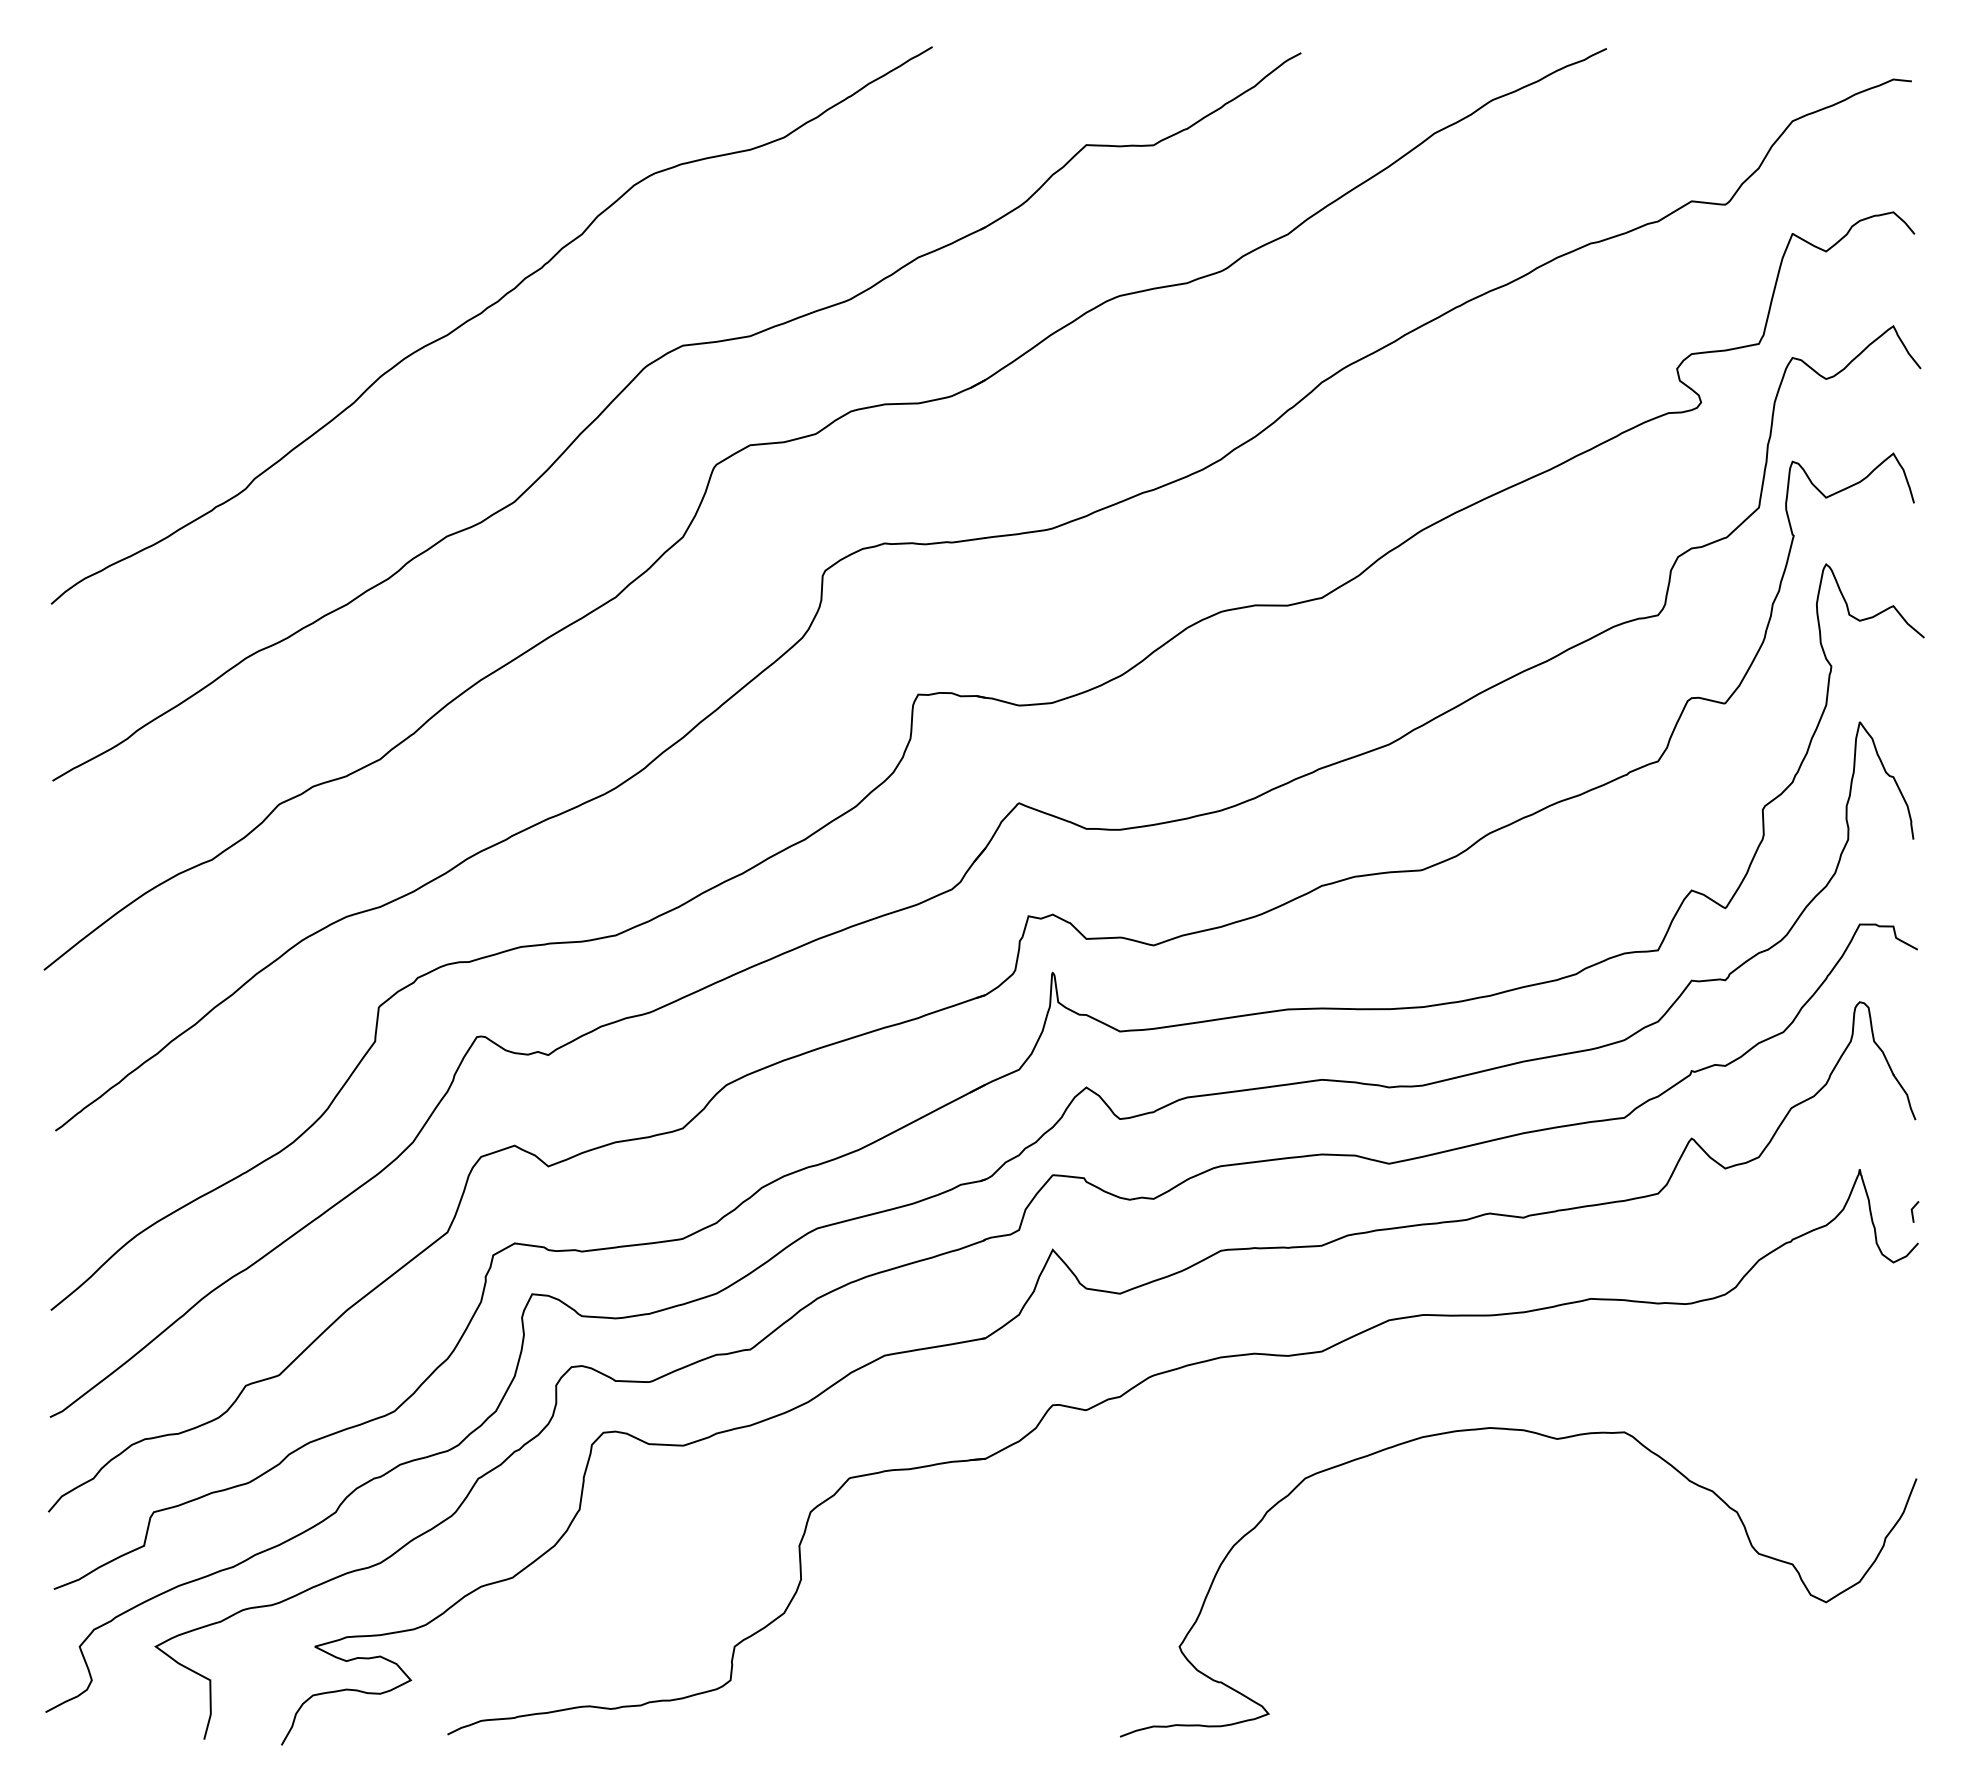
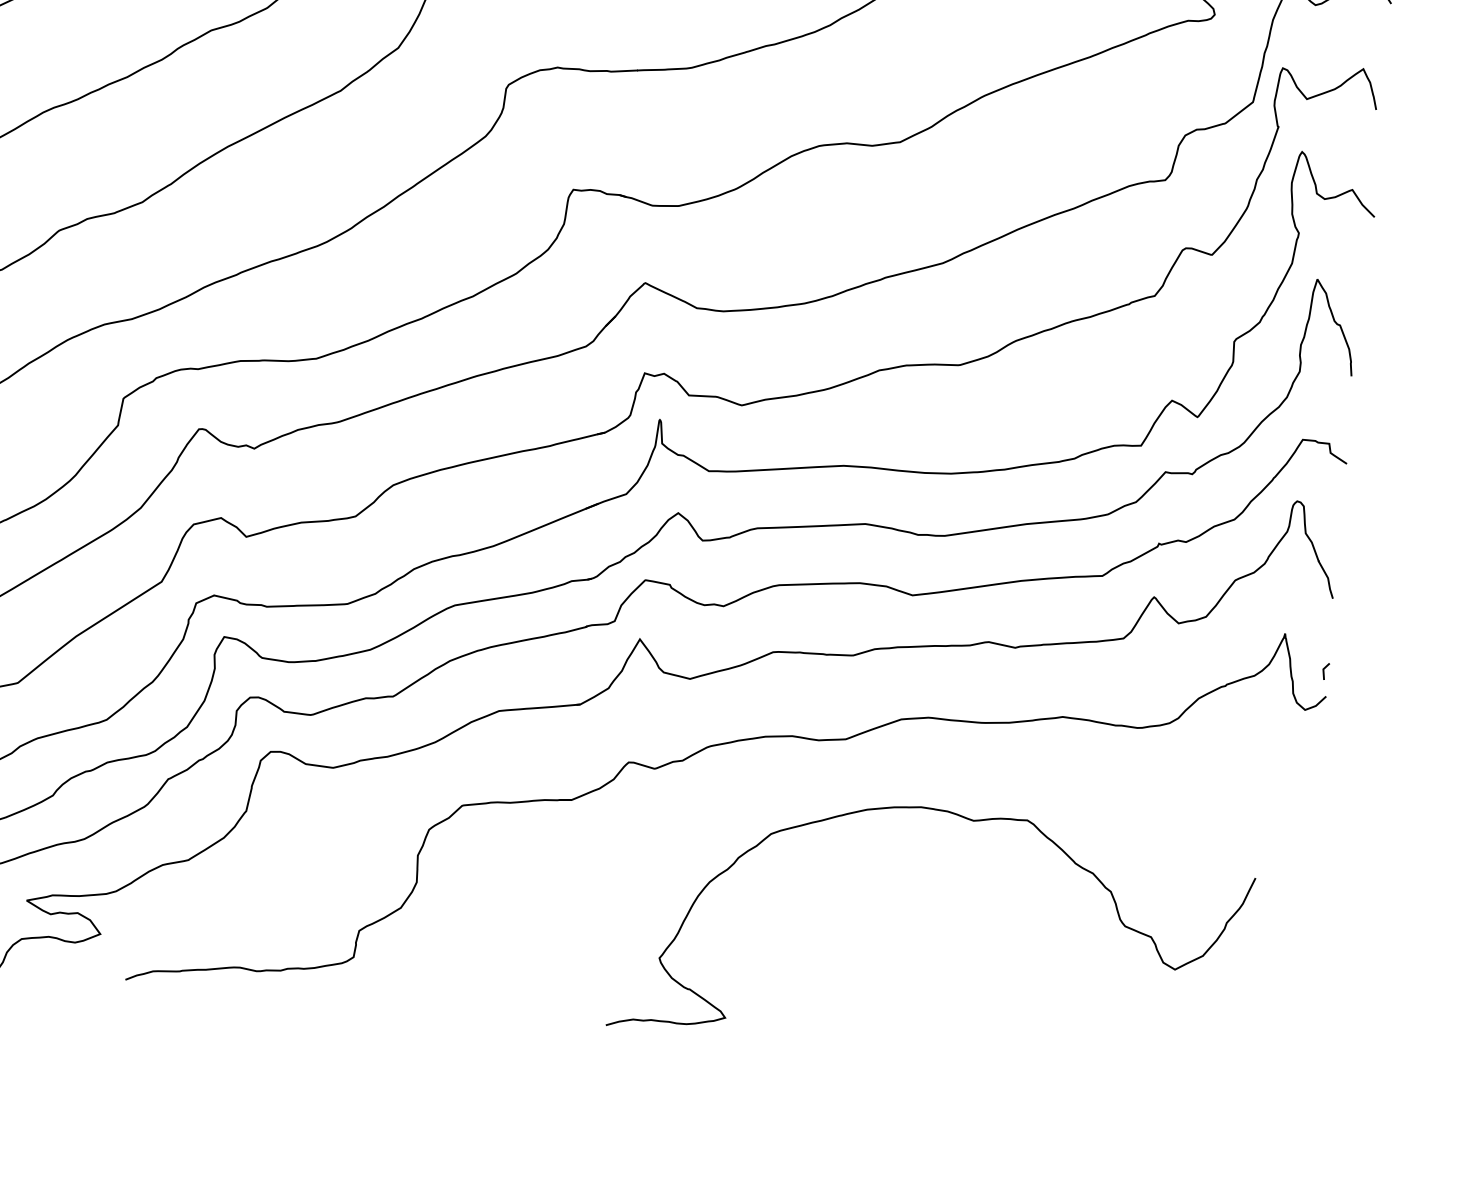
curve: (1554, 1439) -> (971, 821), moved

